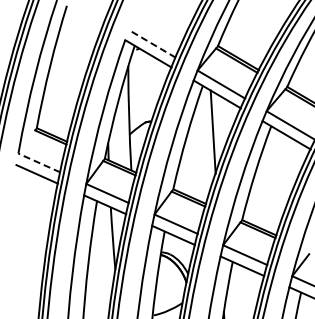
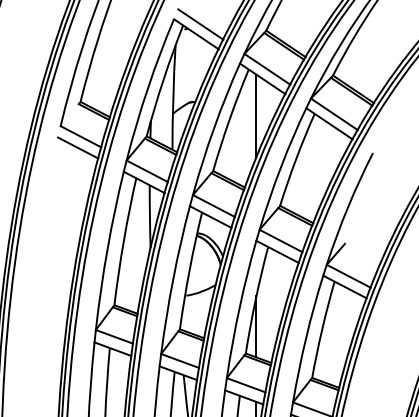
line: (151, 43) -> (200, 24), dashed -> solid
line: (39, 162) -> (81, 136), dashed -> solid

